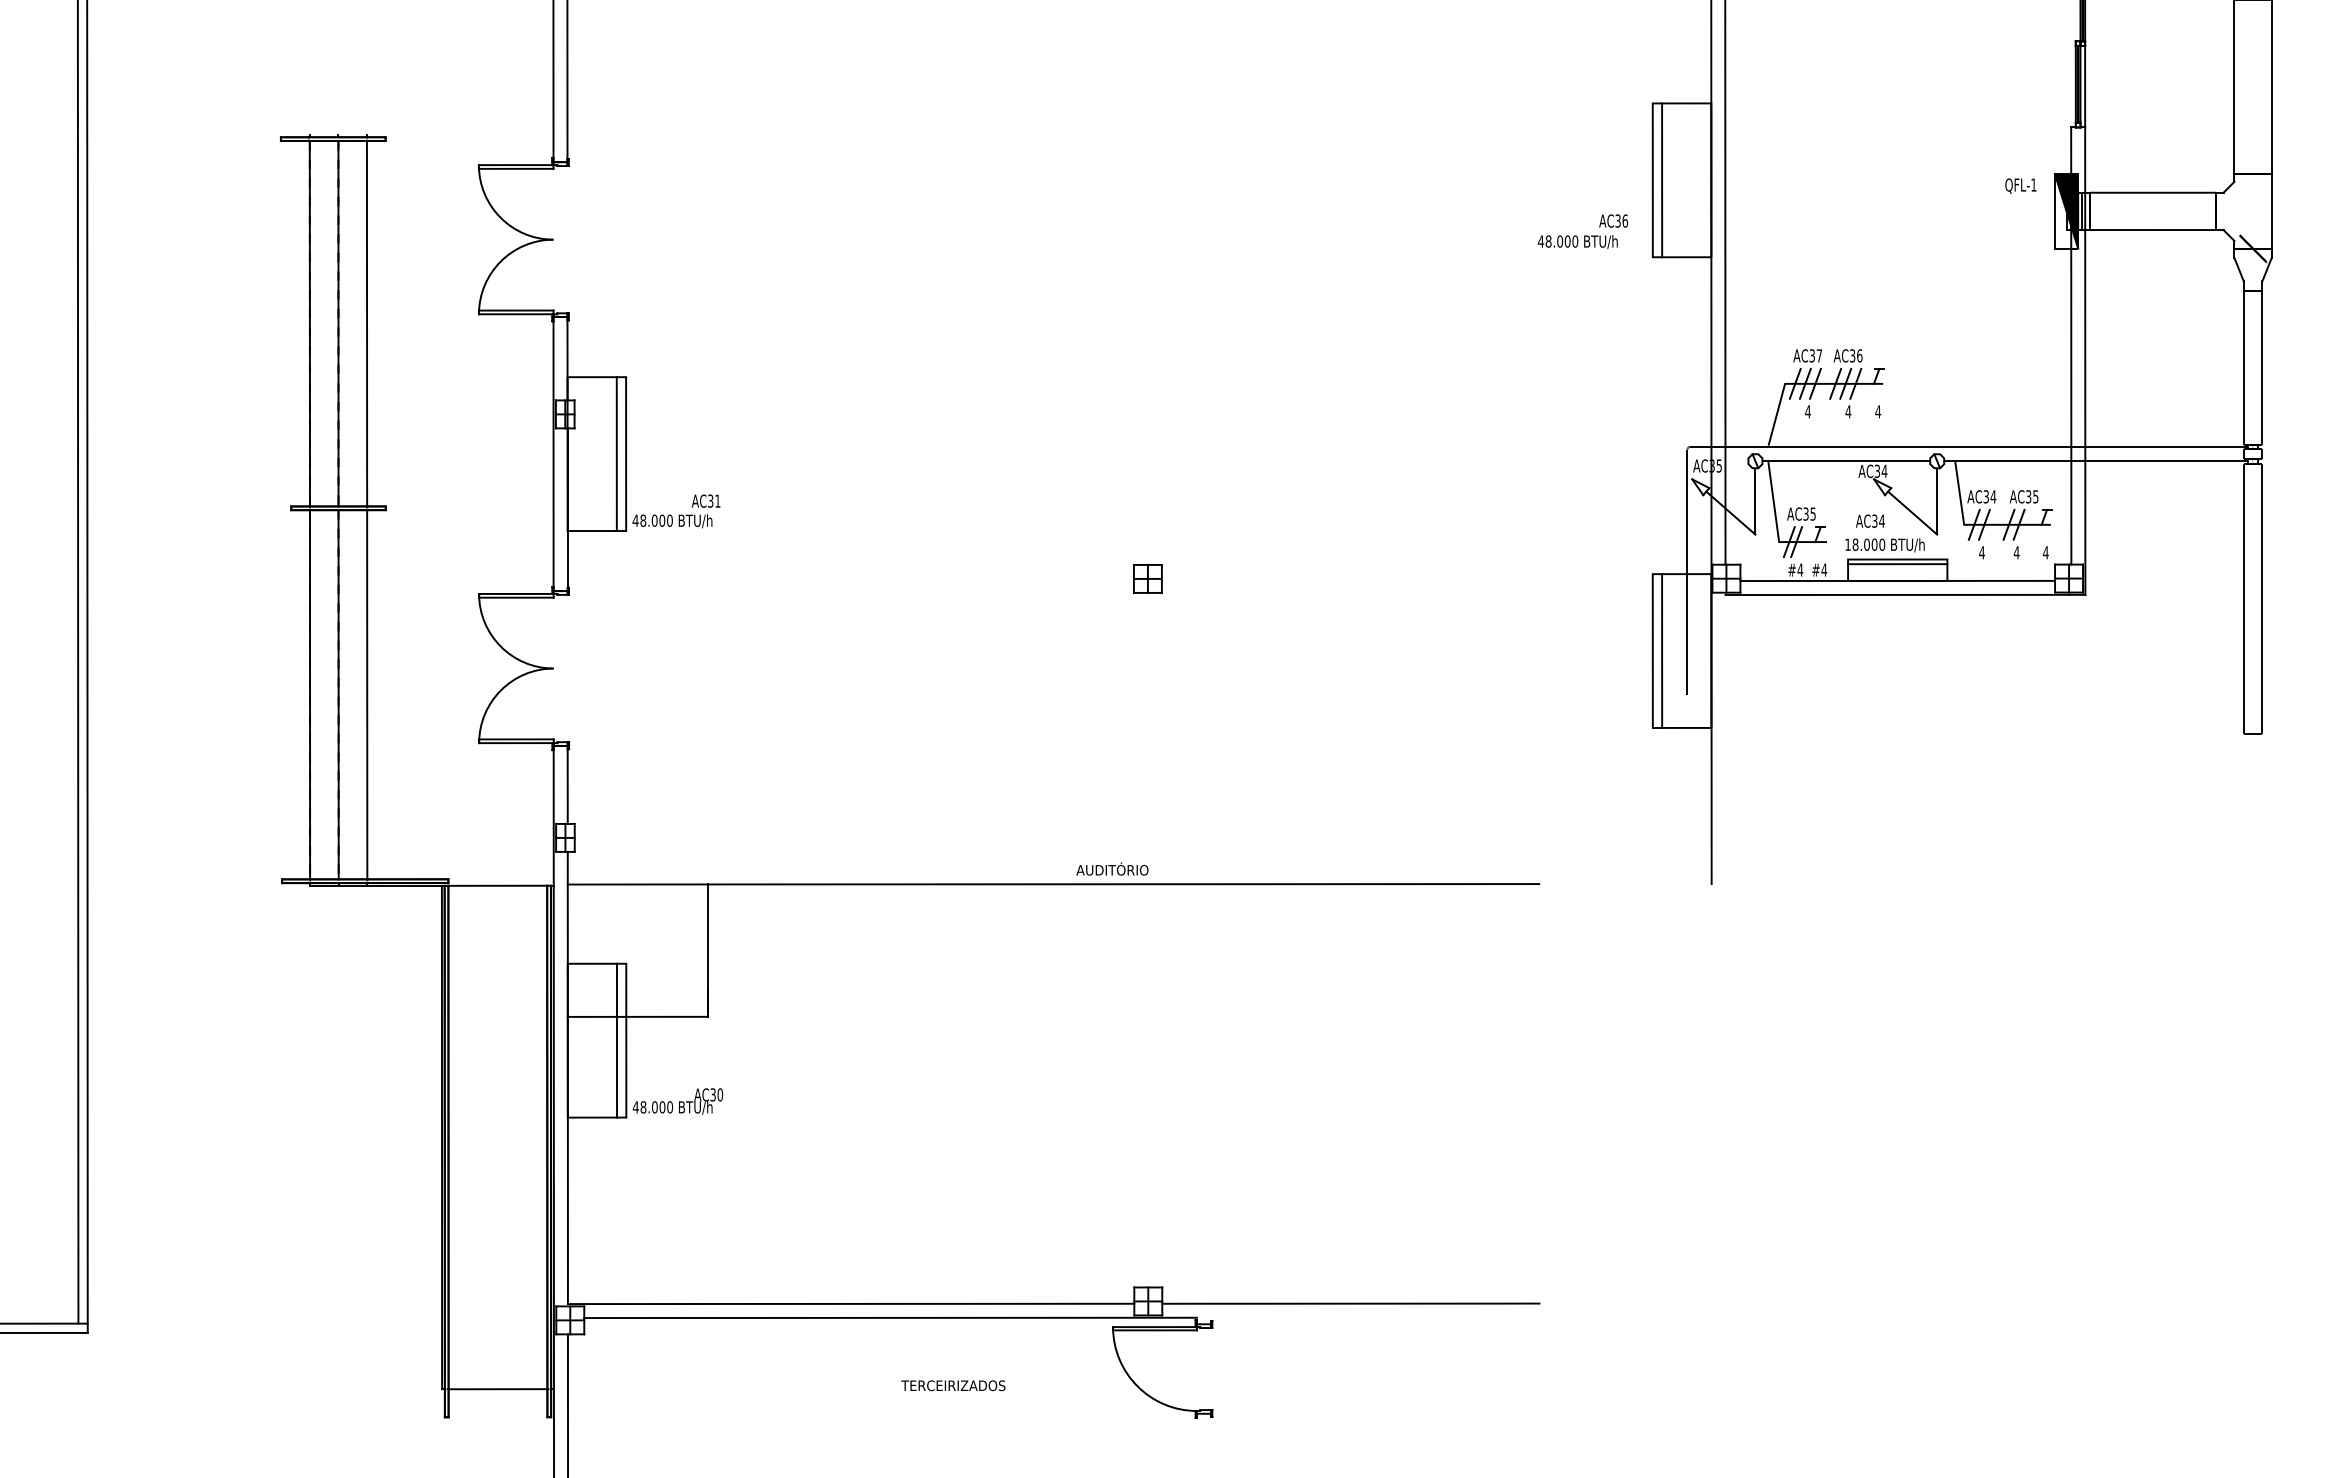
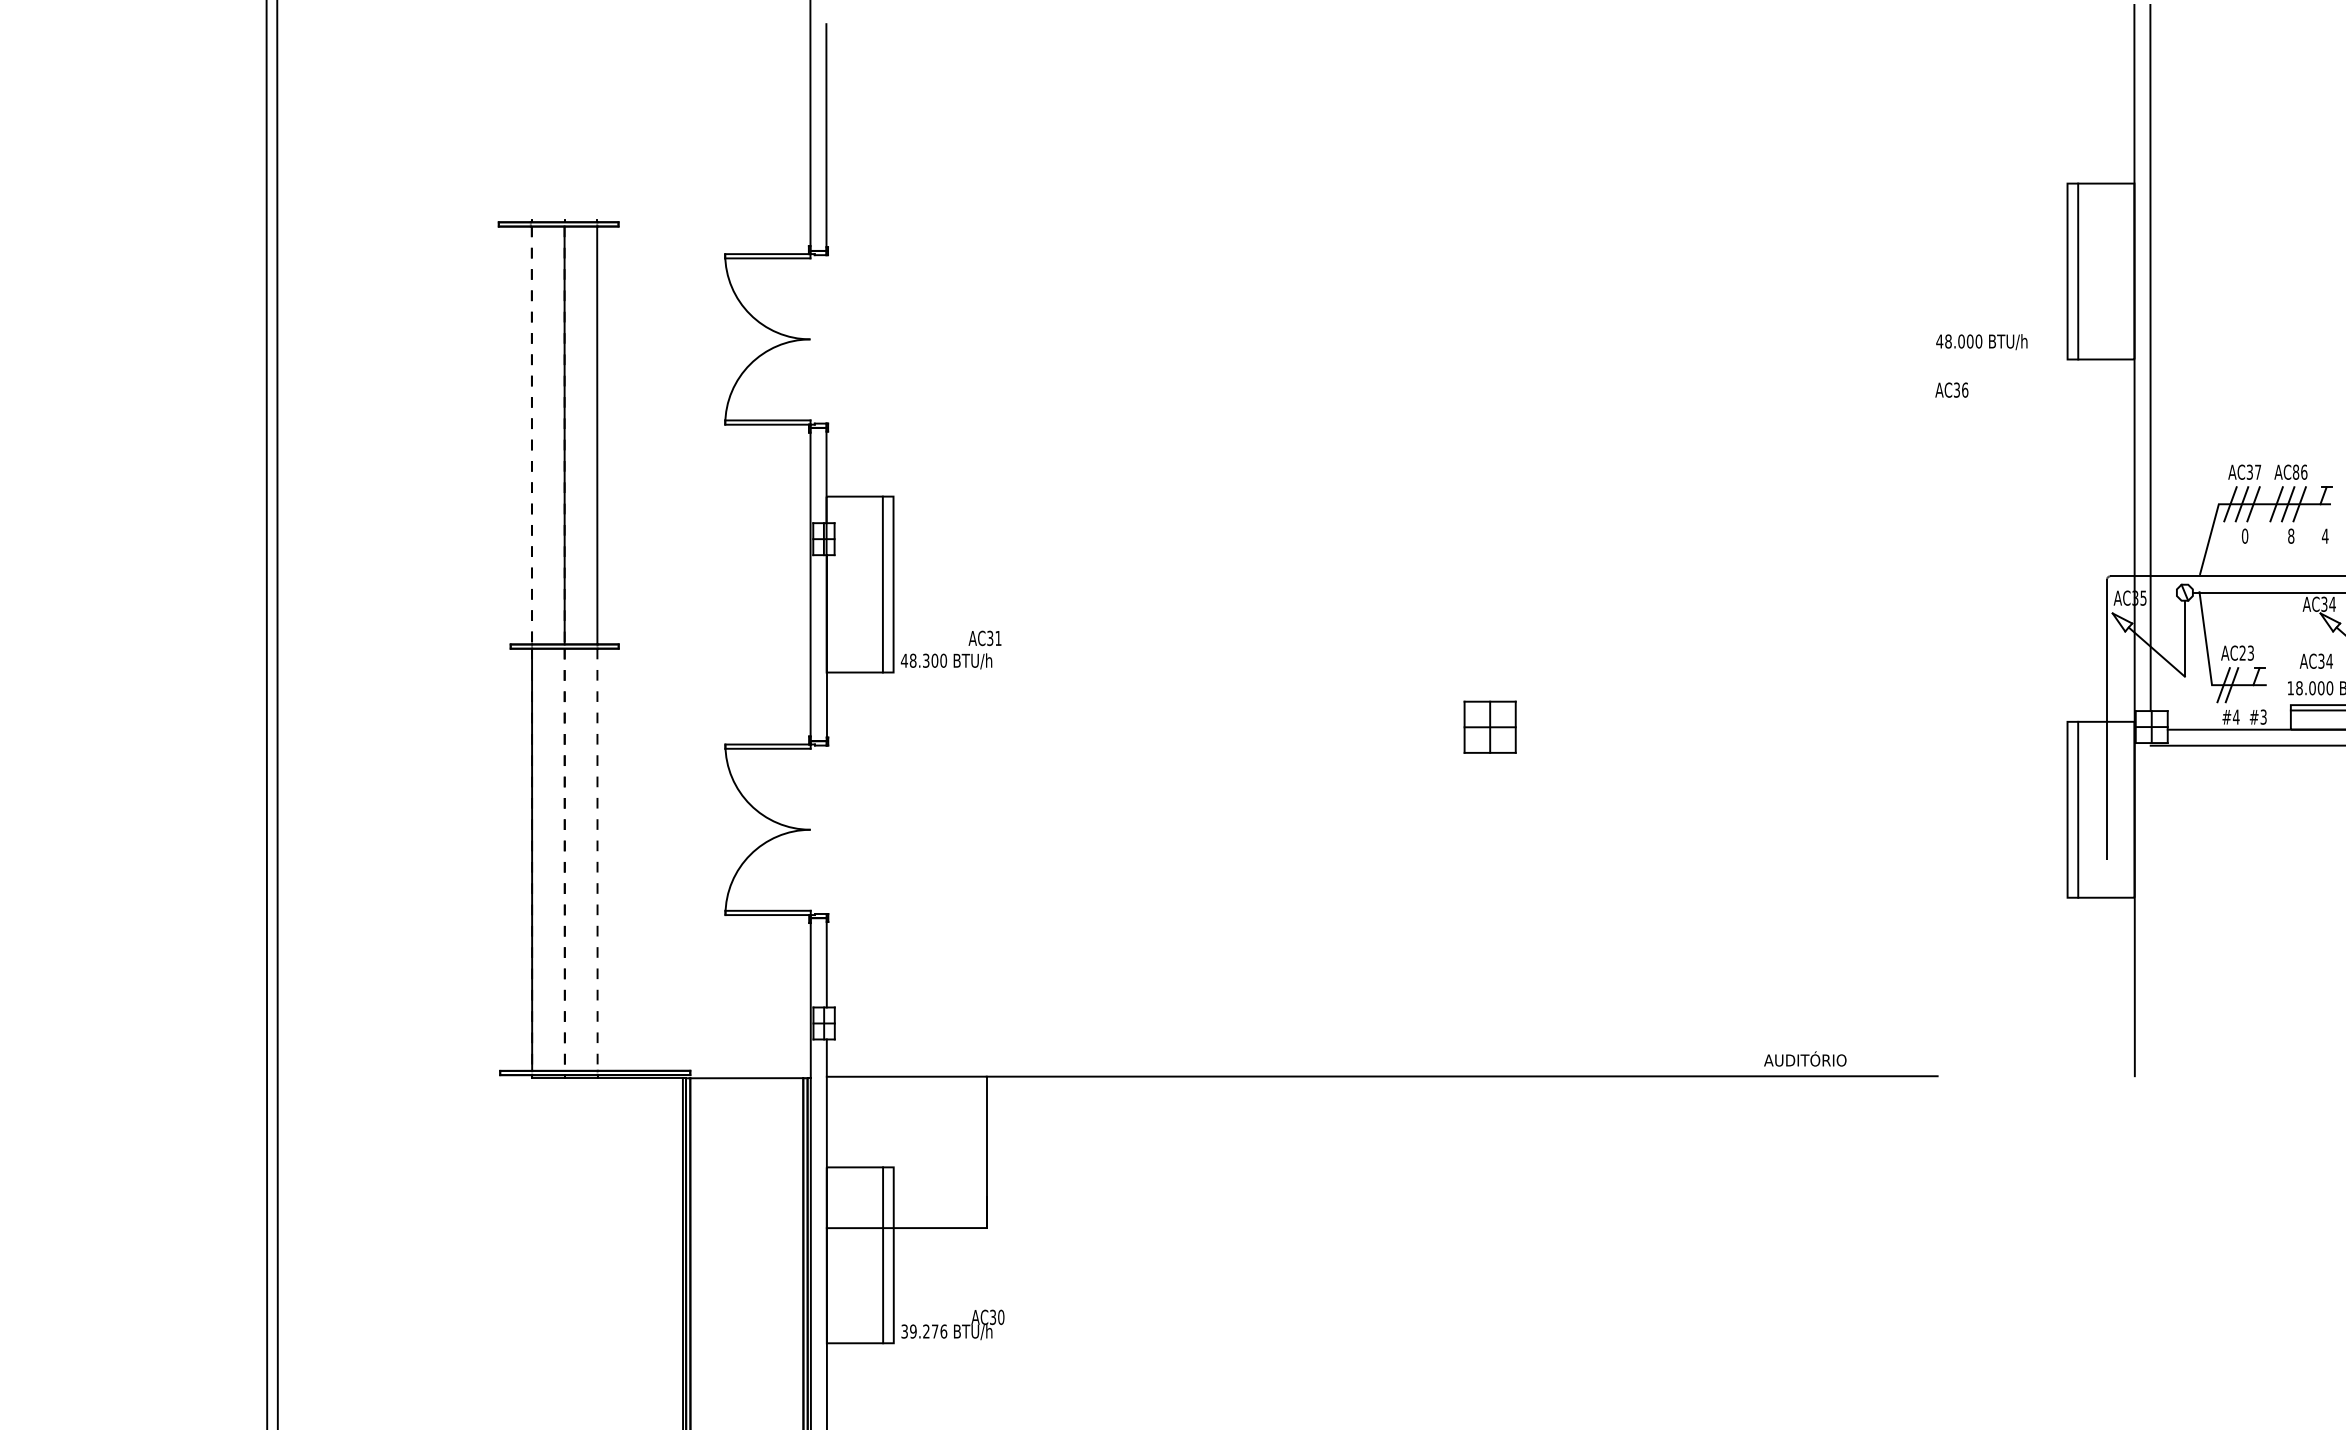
text: (1613, 220) -> (1951, 389), moved
line: (309, 323) -> (531, 435), solid -> dashed
text: (1852, 355) -> (2295, 471), AC36 -> AC86
text: (1807, 411) -> (2244, 535), 4 -> 0
text: (1848, 411) -> (2291, 535), 4 -> 8
text: (1809, 513) -> (2246, 652), AC35 -> AC23
text: (654, 520) -> (925, 660), 48.000 -> 48.300
text: (1824, 569) -> (2263, 716), #4 -> #3
part: (1147, 578) -> (1489, 726), size x1.6
line: (338, 694) -> (564, 859), solid -> dashed
line: (367, 694) -> (597, 859), solid -> dashed
text: (1112, 868) -> (1805, 1058), moved
text: (652, 1107) -> (923, 1331), 48.000 -> 39.276

